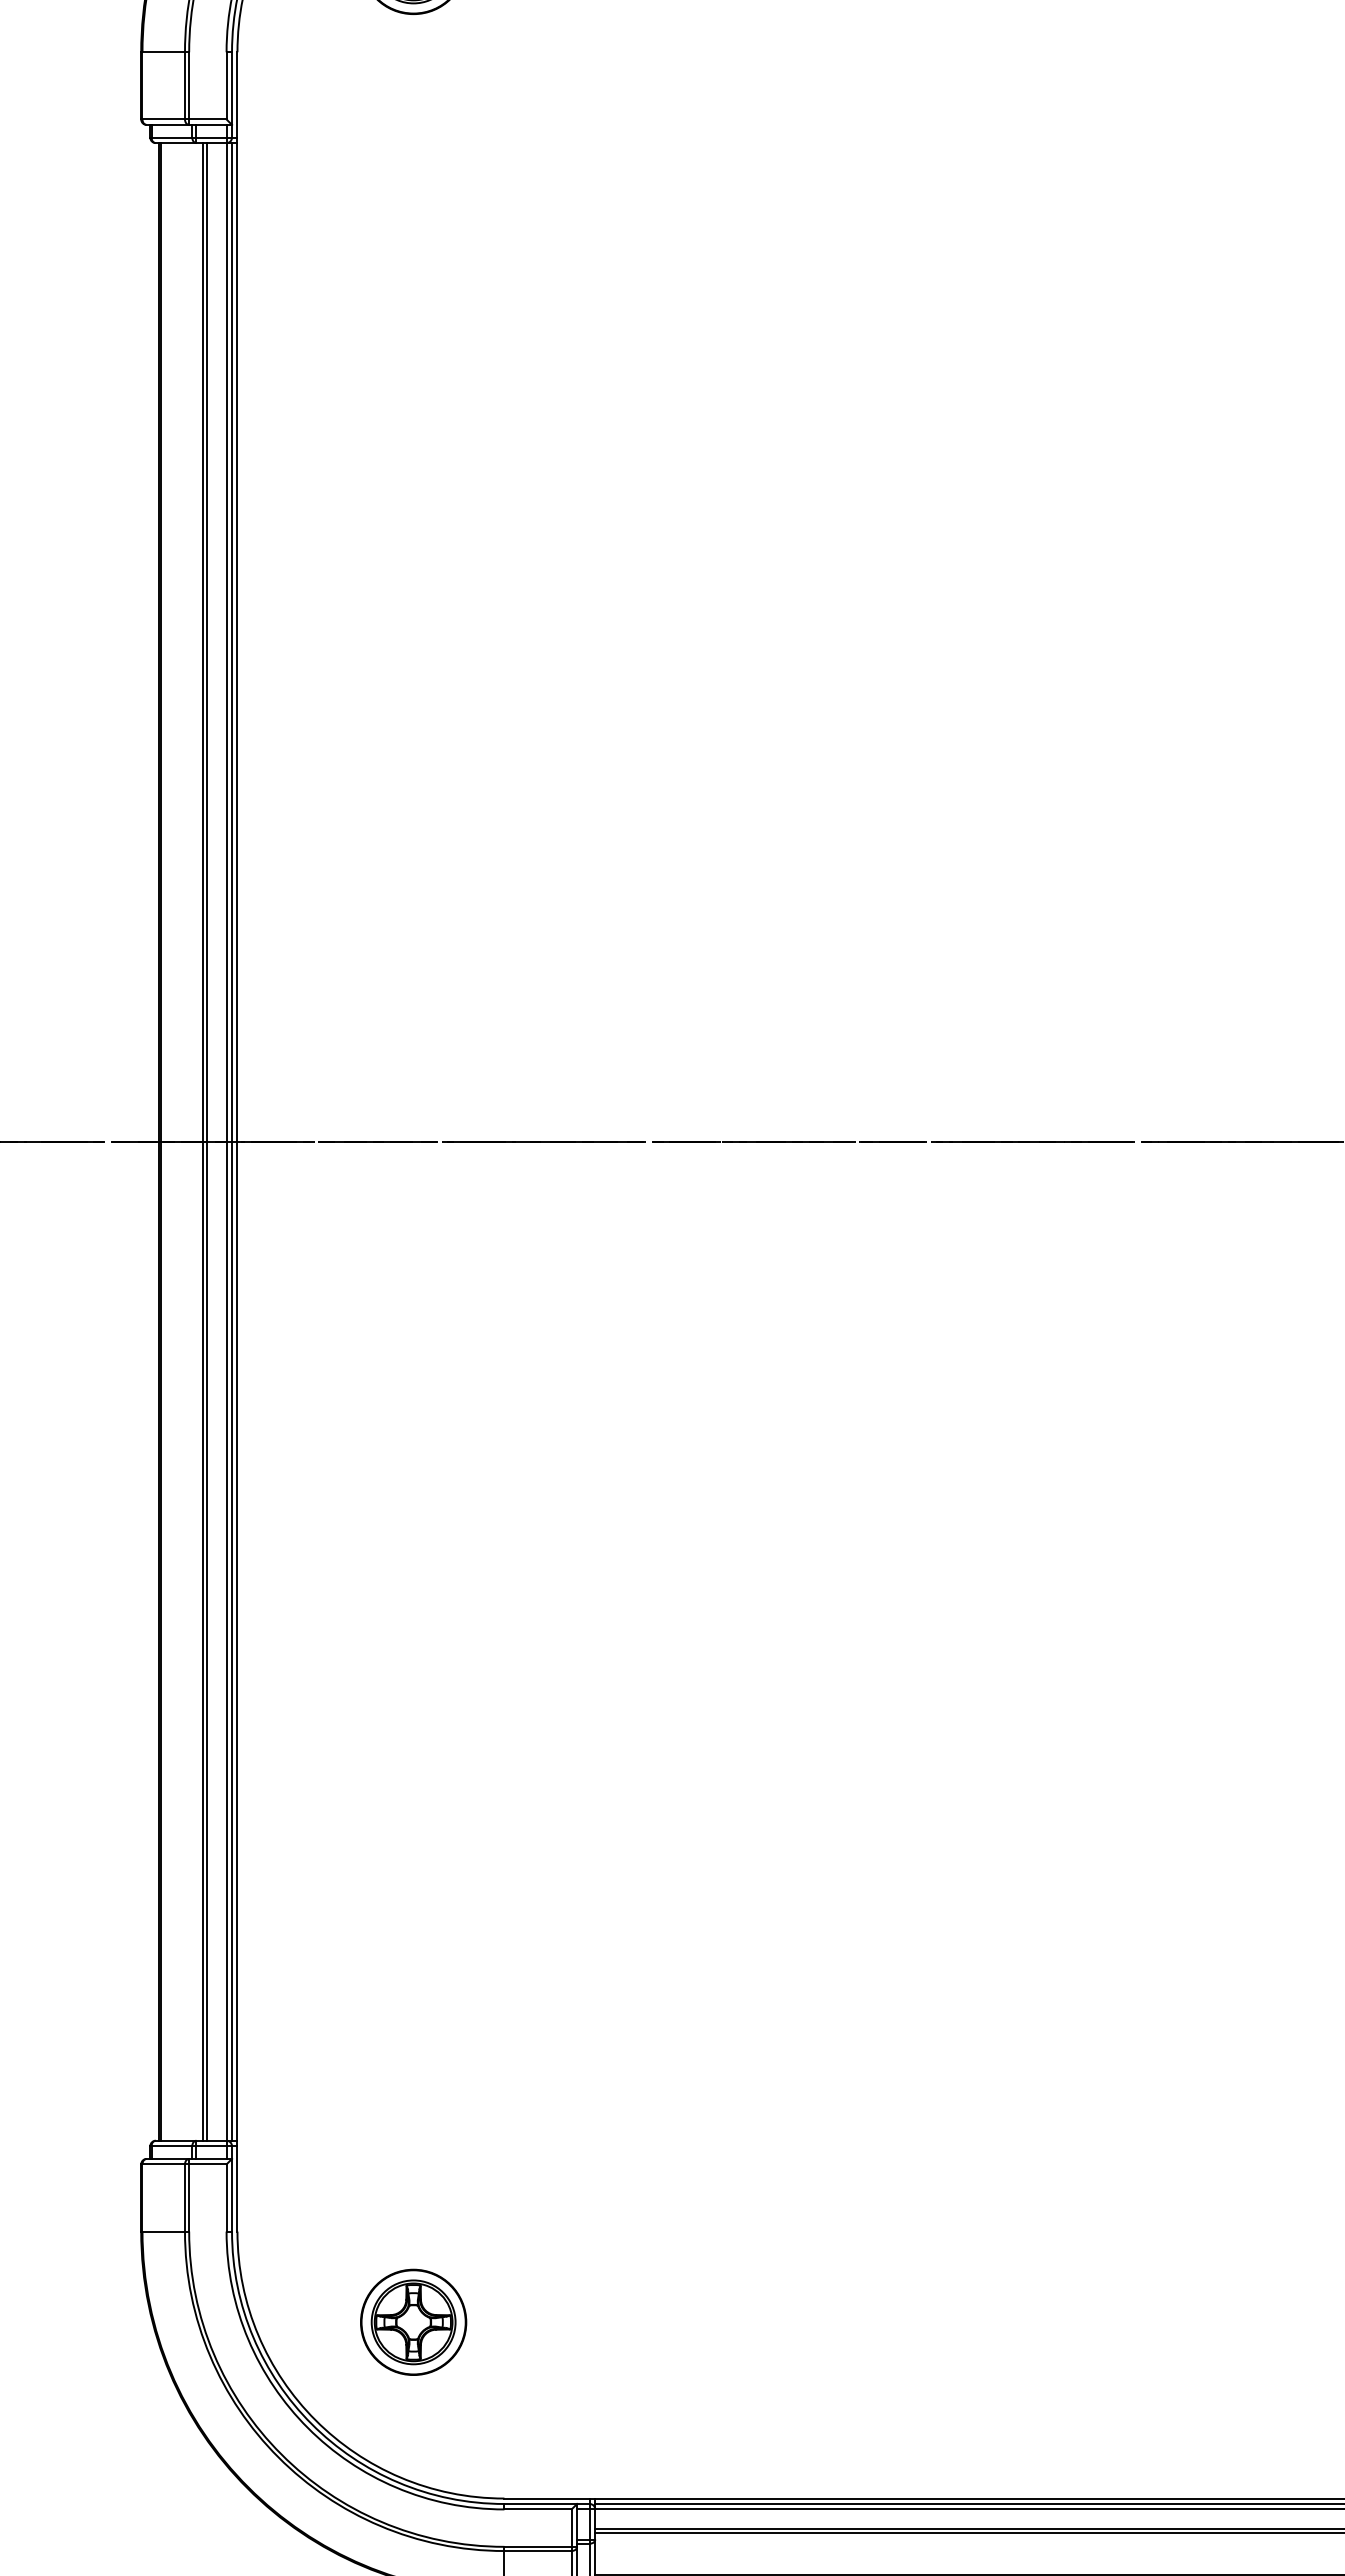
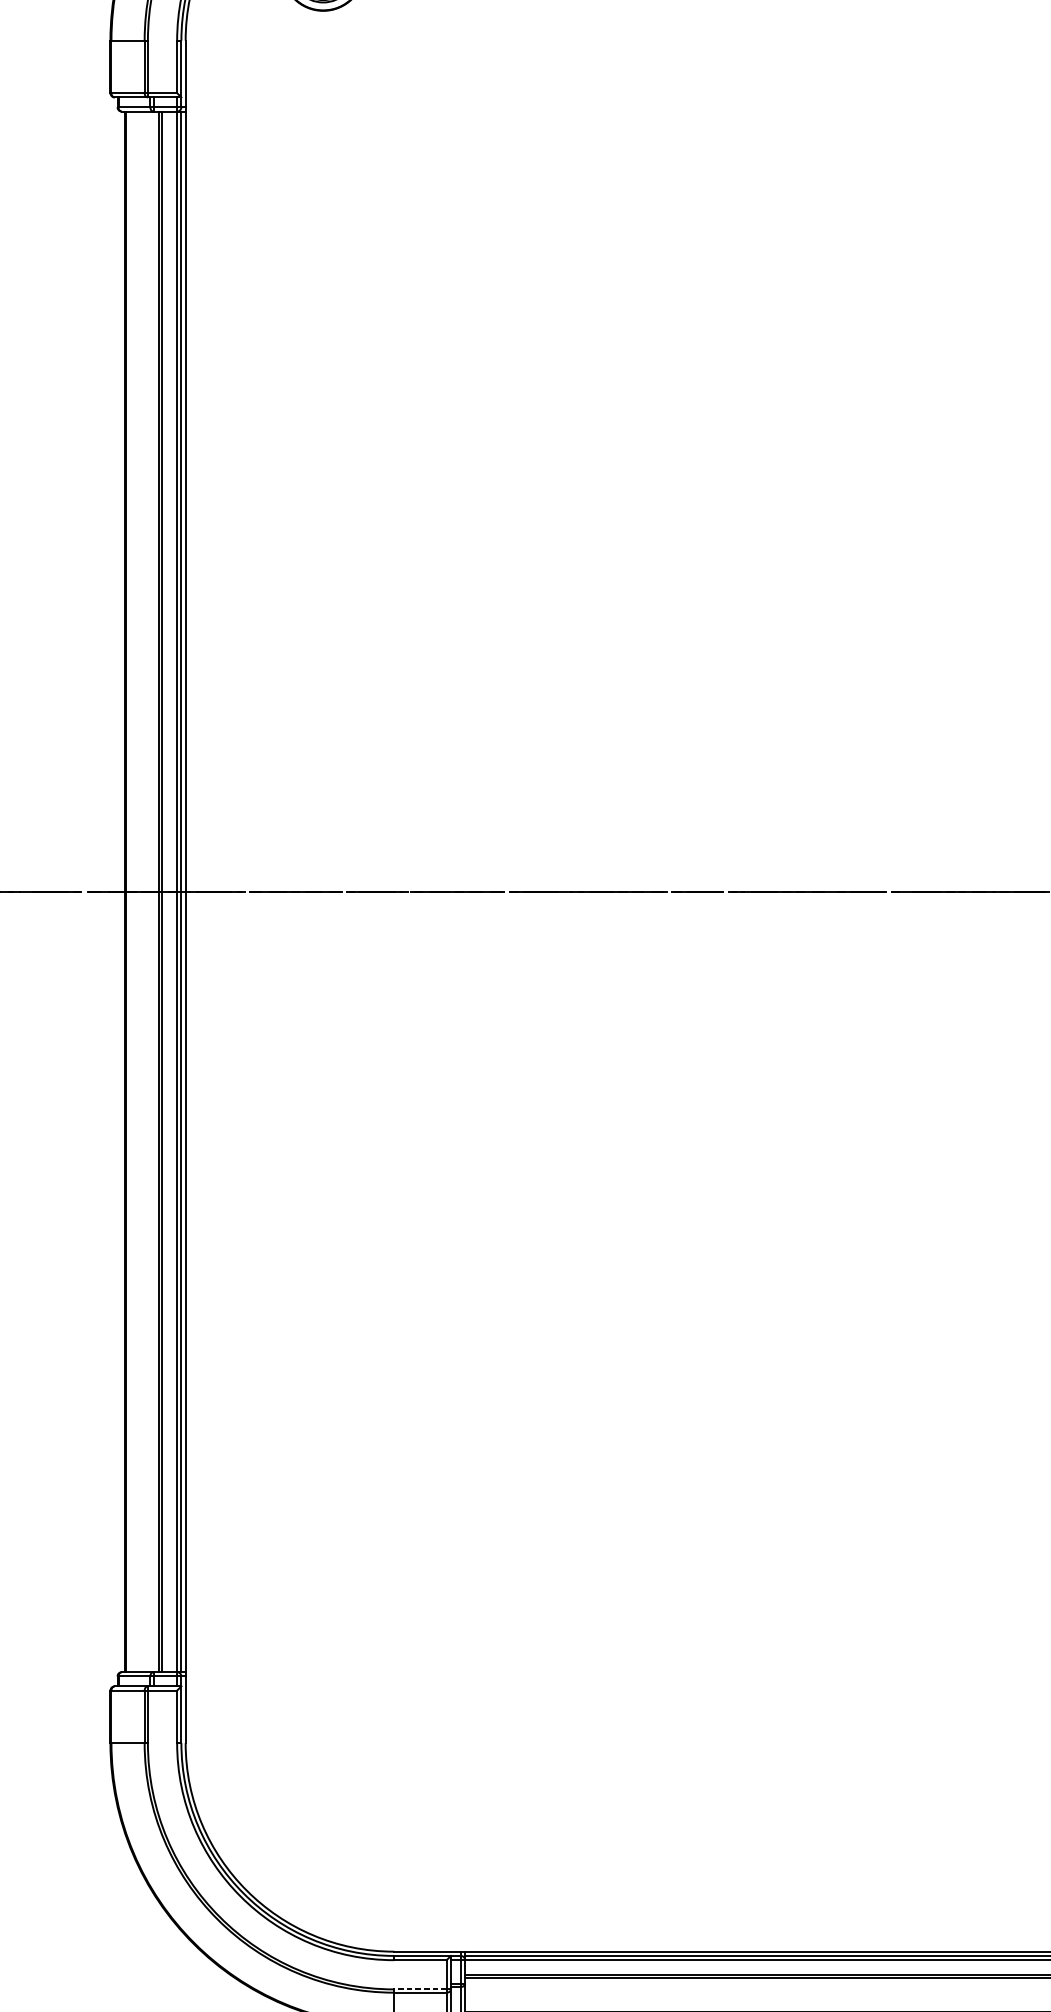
part: (413, 2321) -> (323, 1813), removed
line: (538, 2546) -> (420, 1989), solid -> dashed

